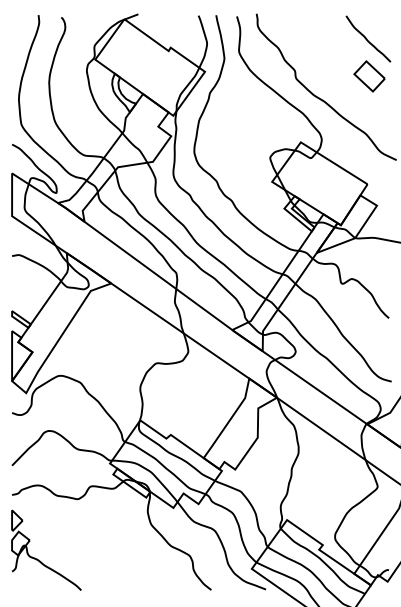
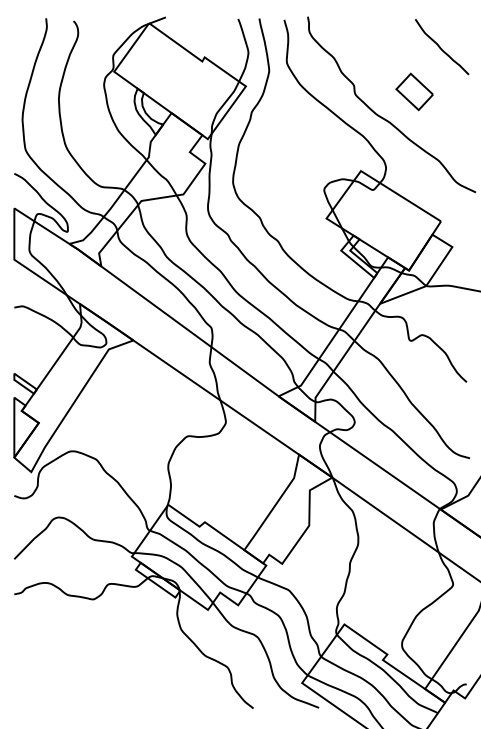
part: (369, 76) -> (414, 92), moved
part: (40, 560) -> (48, 673), removed

